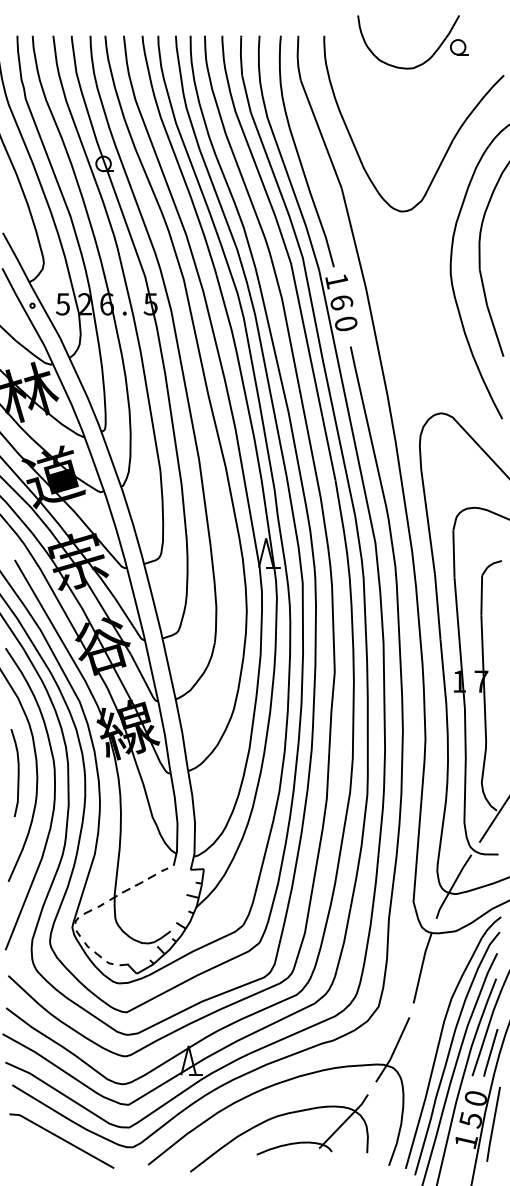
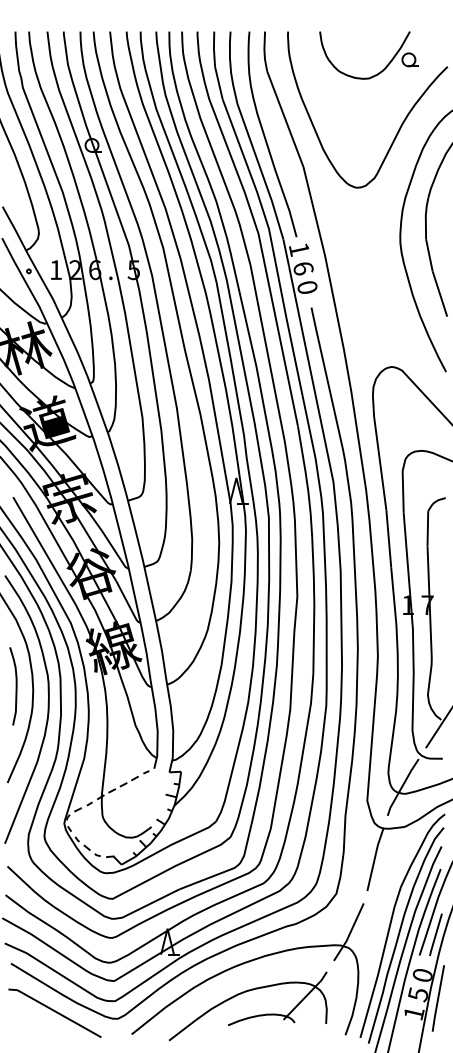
part: (423, 61) -> (378, 72), moved
text: (62, 304) -> (55, 270), 5 -> 1

